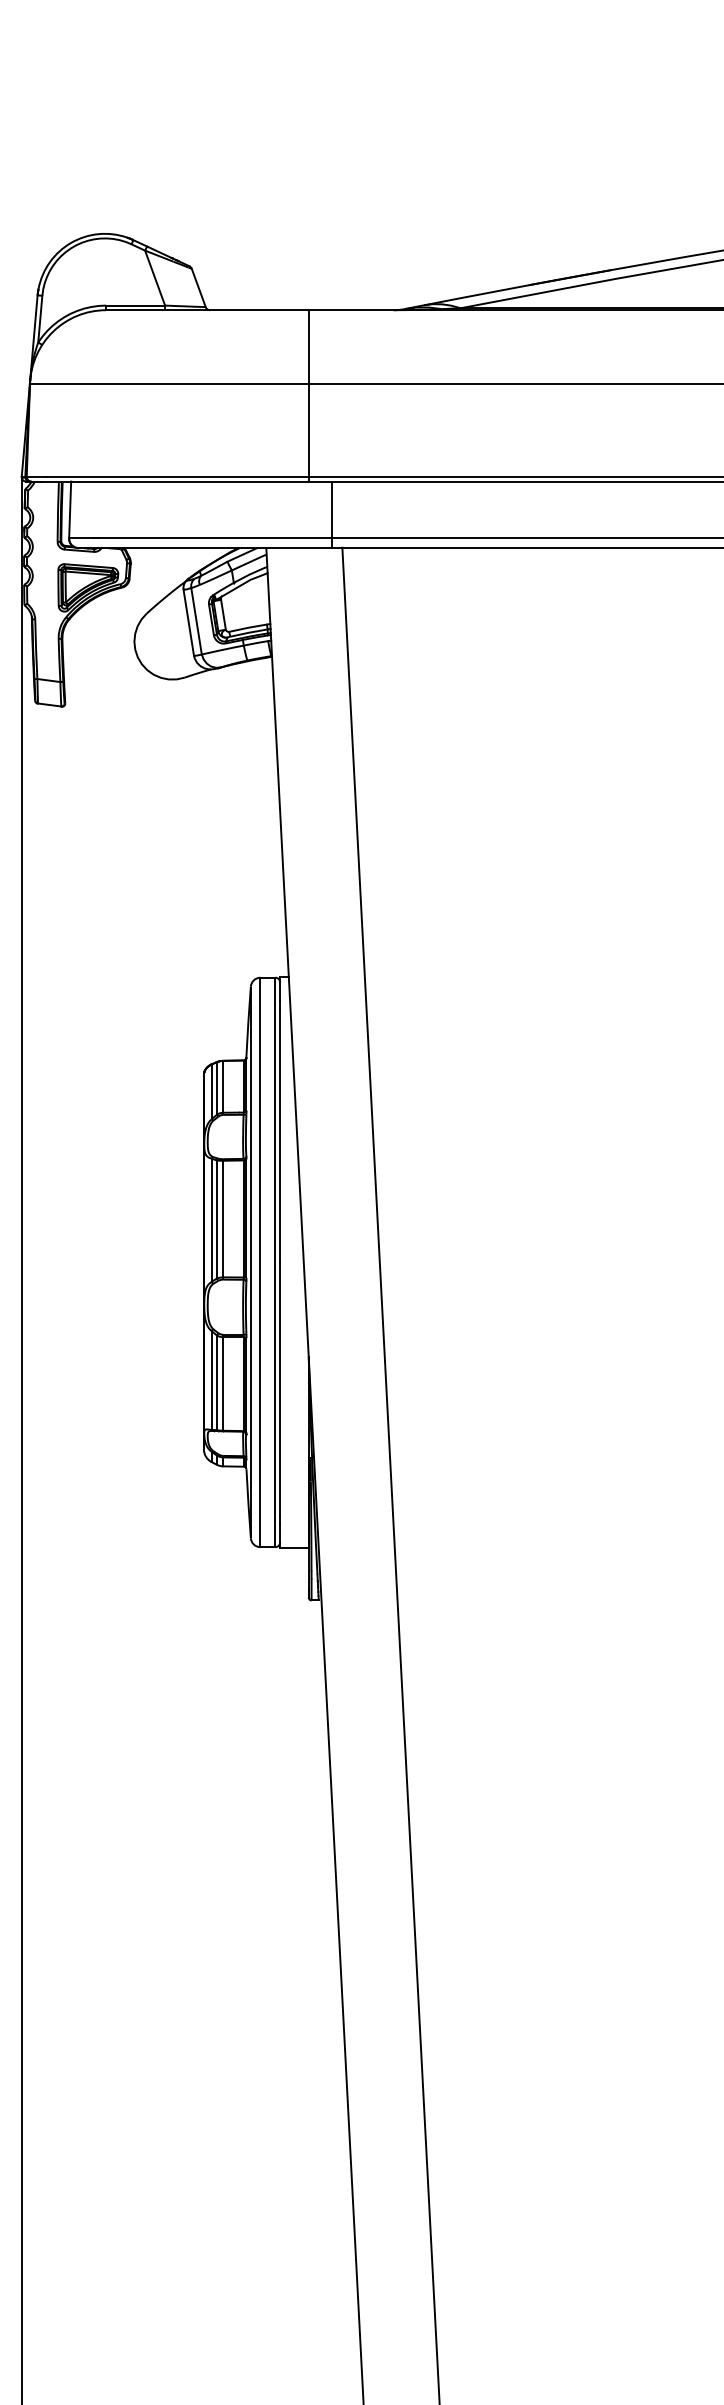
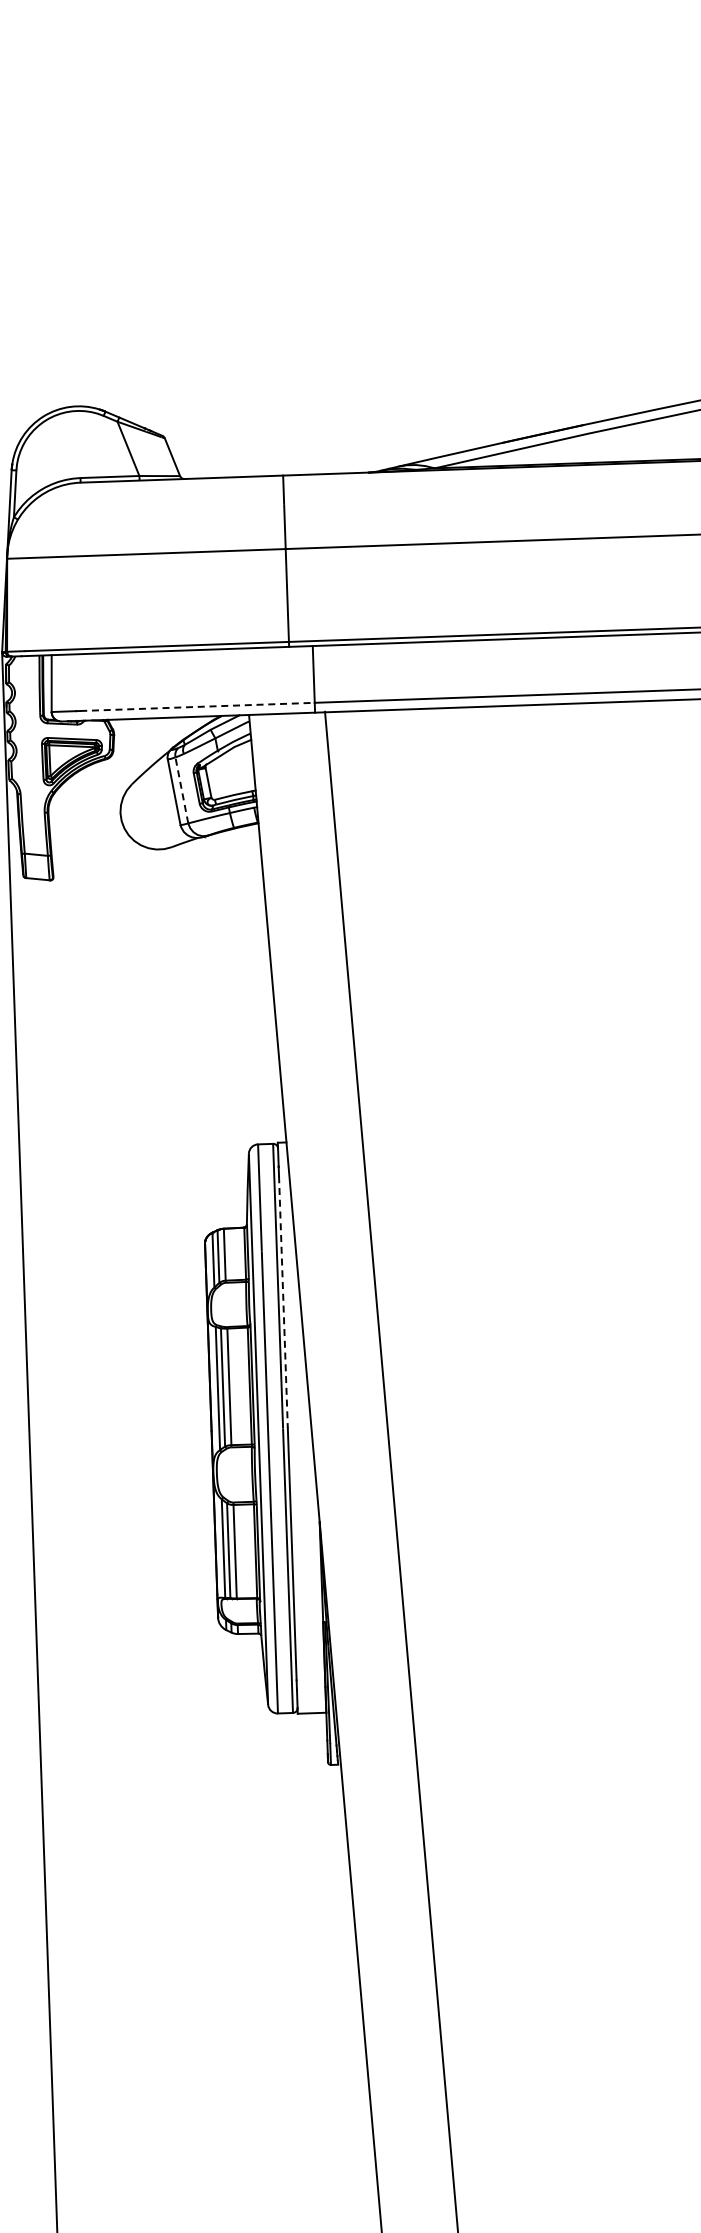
line: (215, 538) -> (197, 706), solid -> dashed
line: (196, 621) -> (181, 790), solid -> dashed
line: (280, 1136) -> (283, 1302), solid -> dashed

